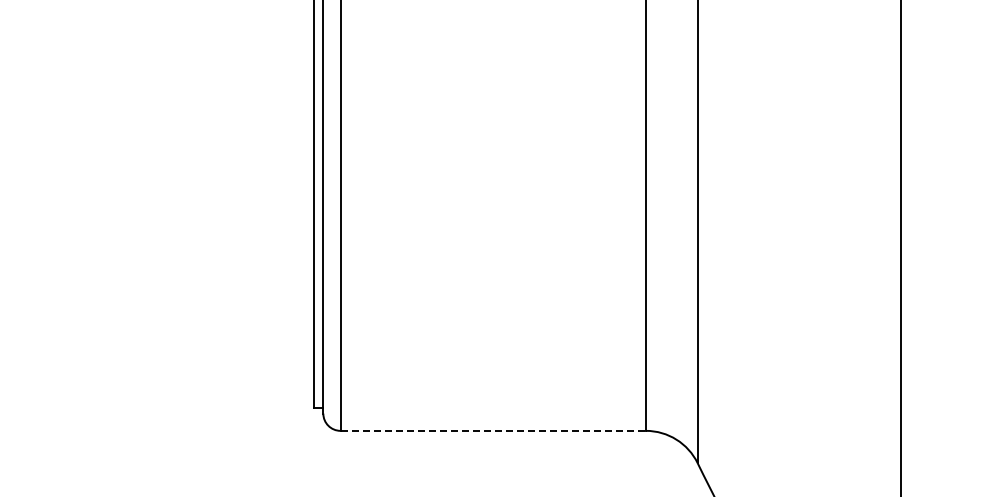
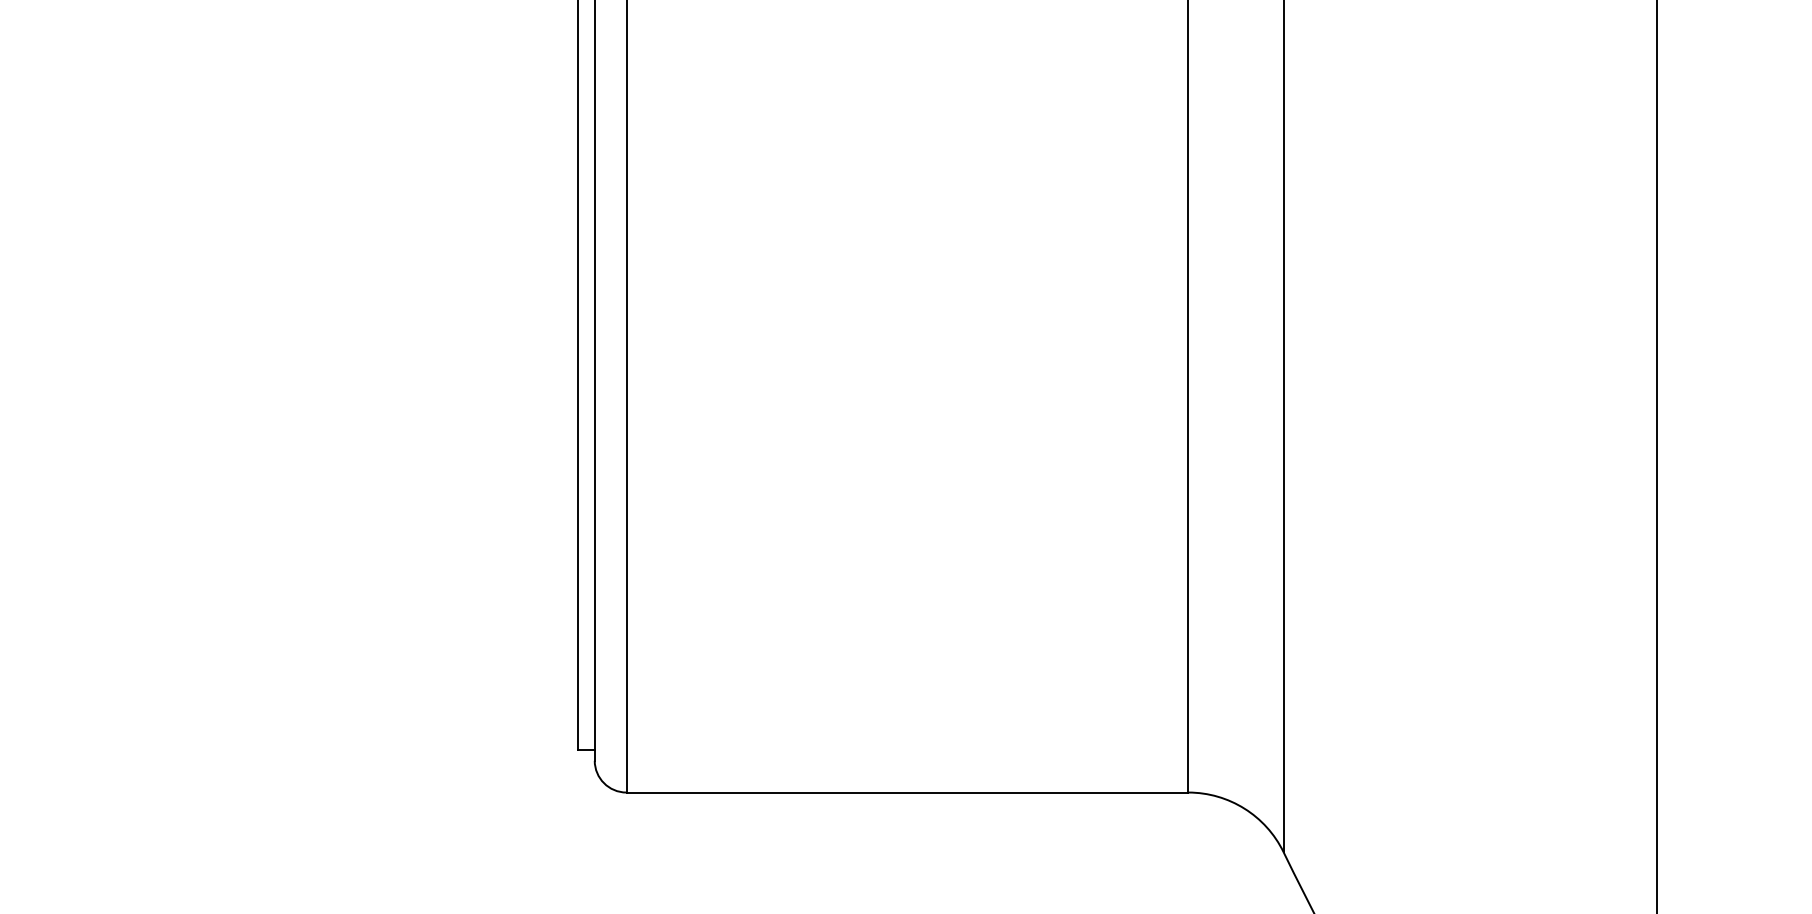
line: (493, 430) -> (907, 791), dashed -> solid

